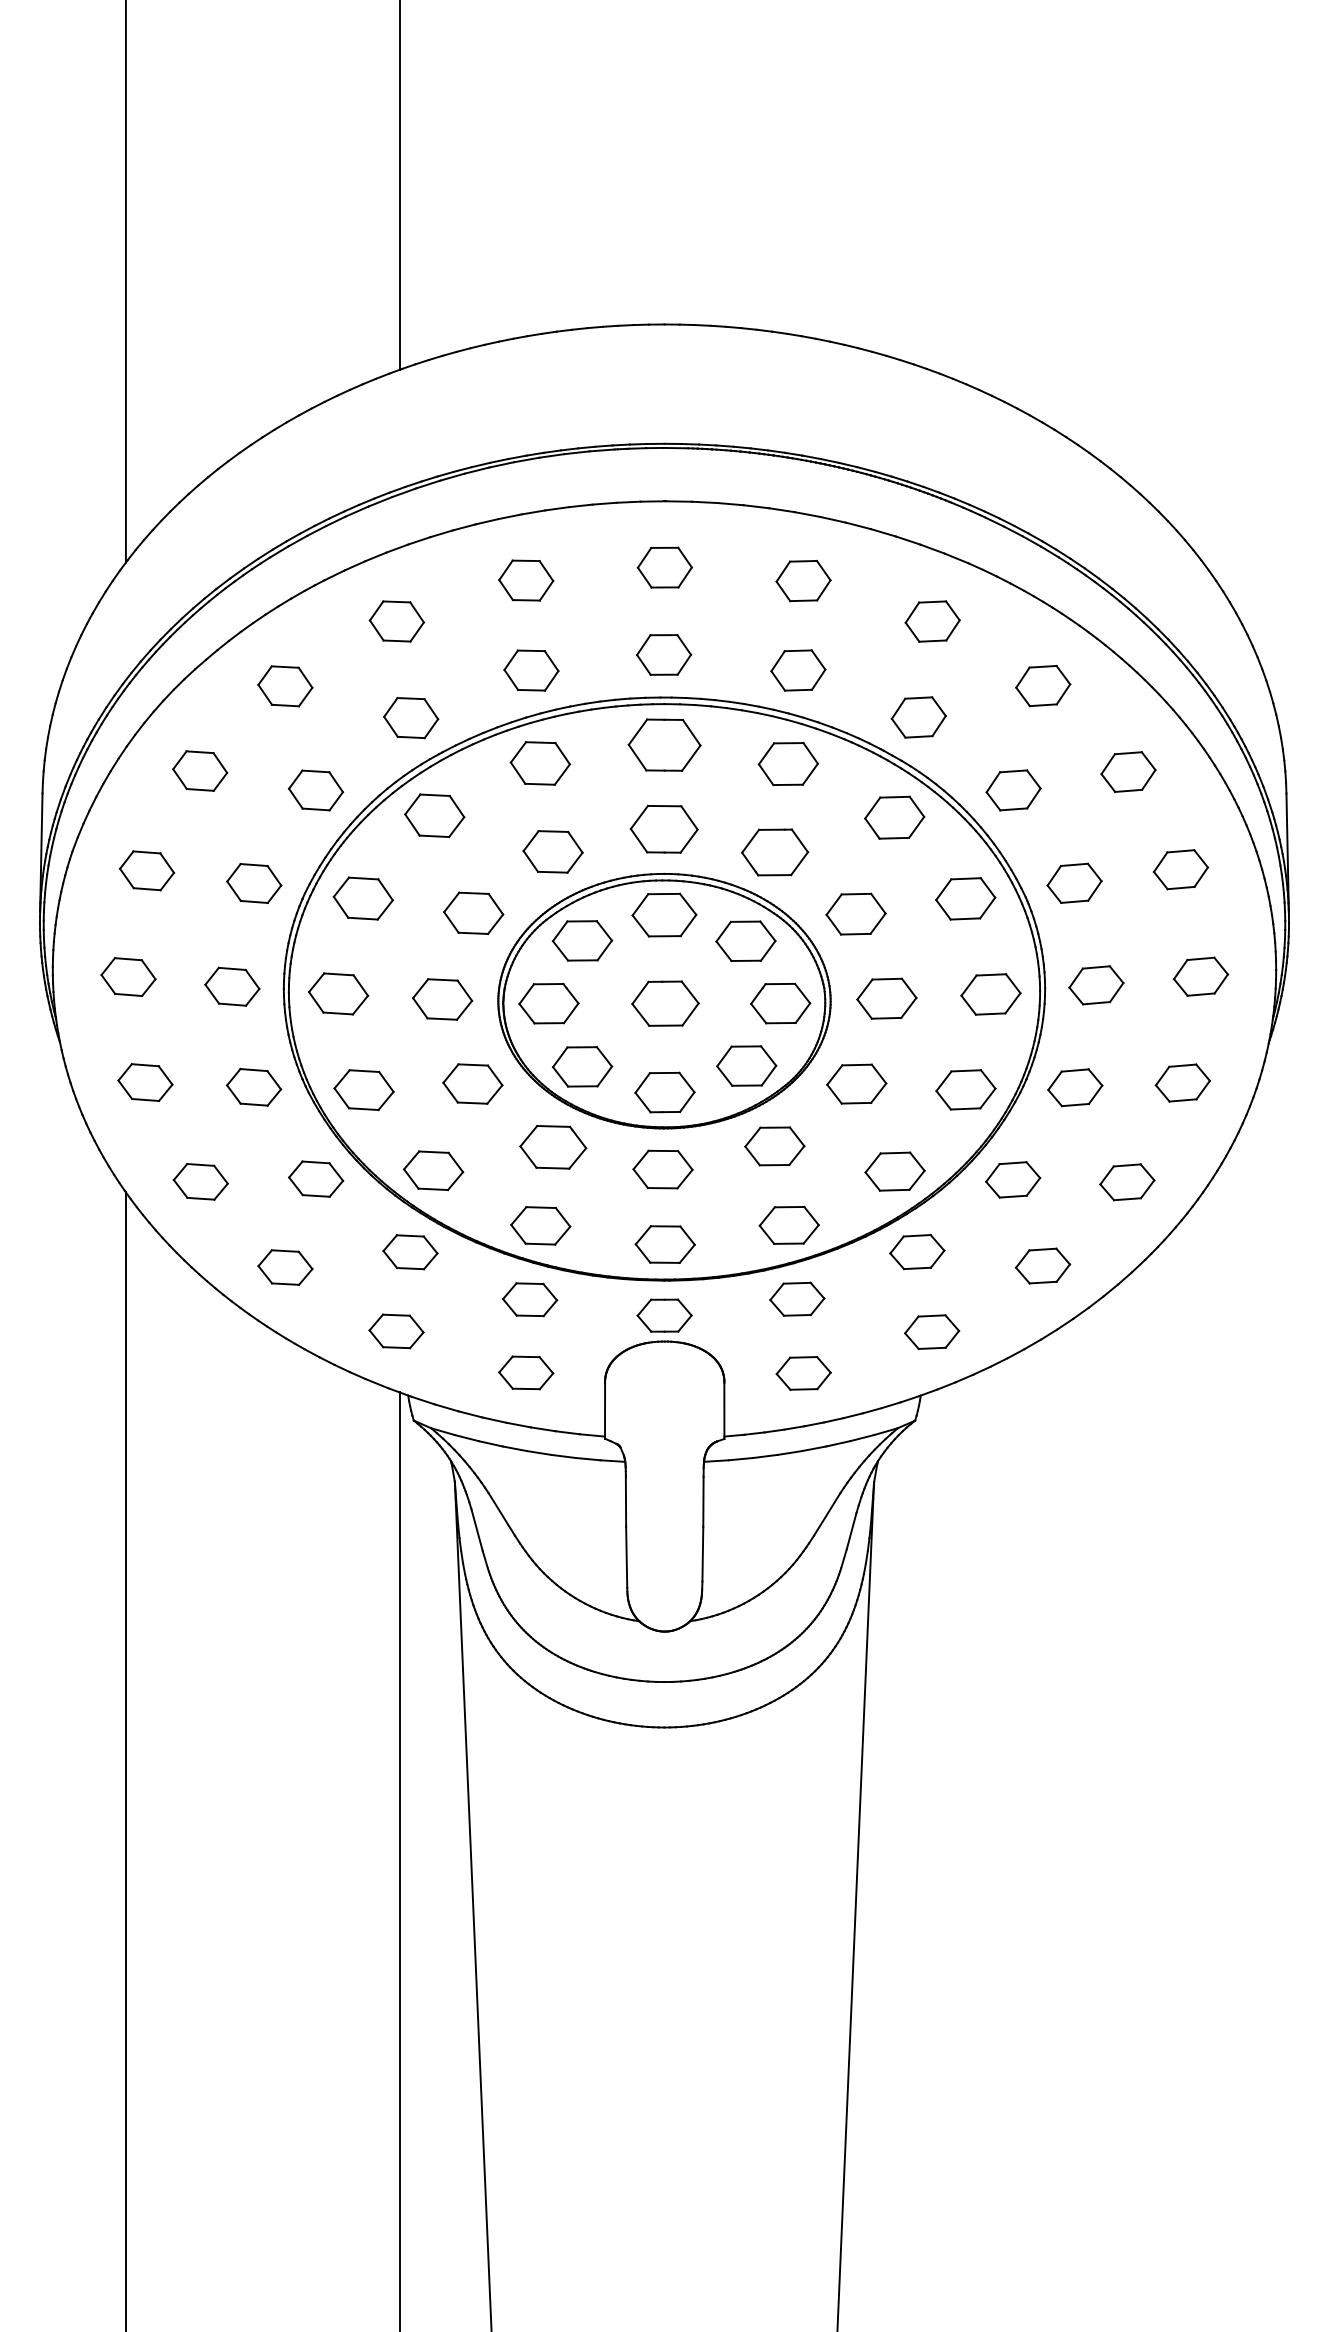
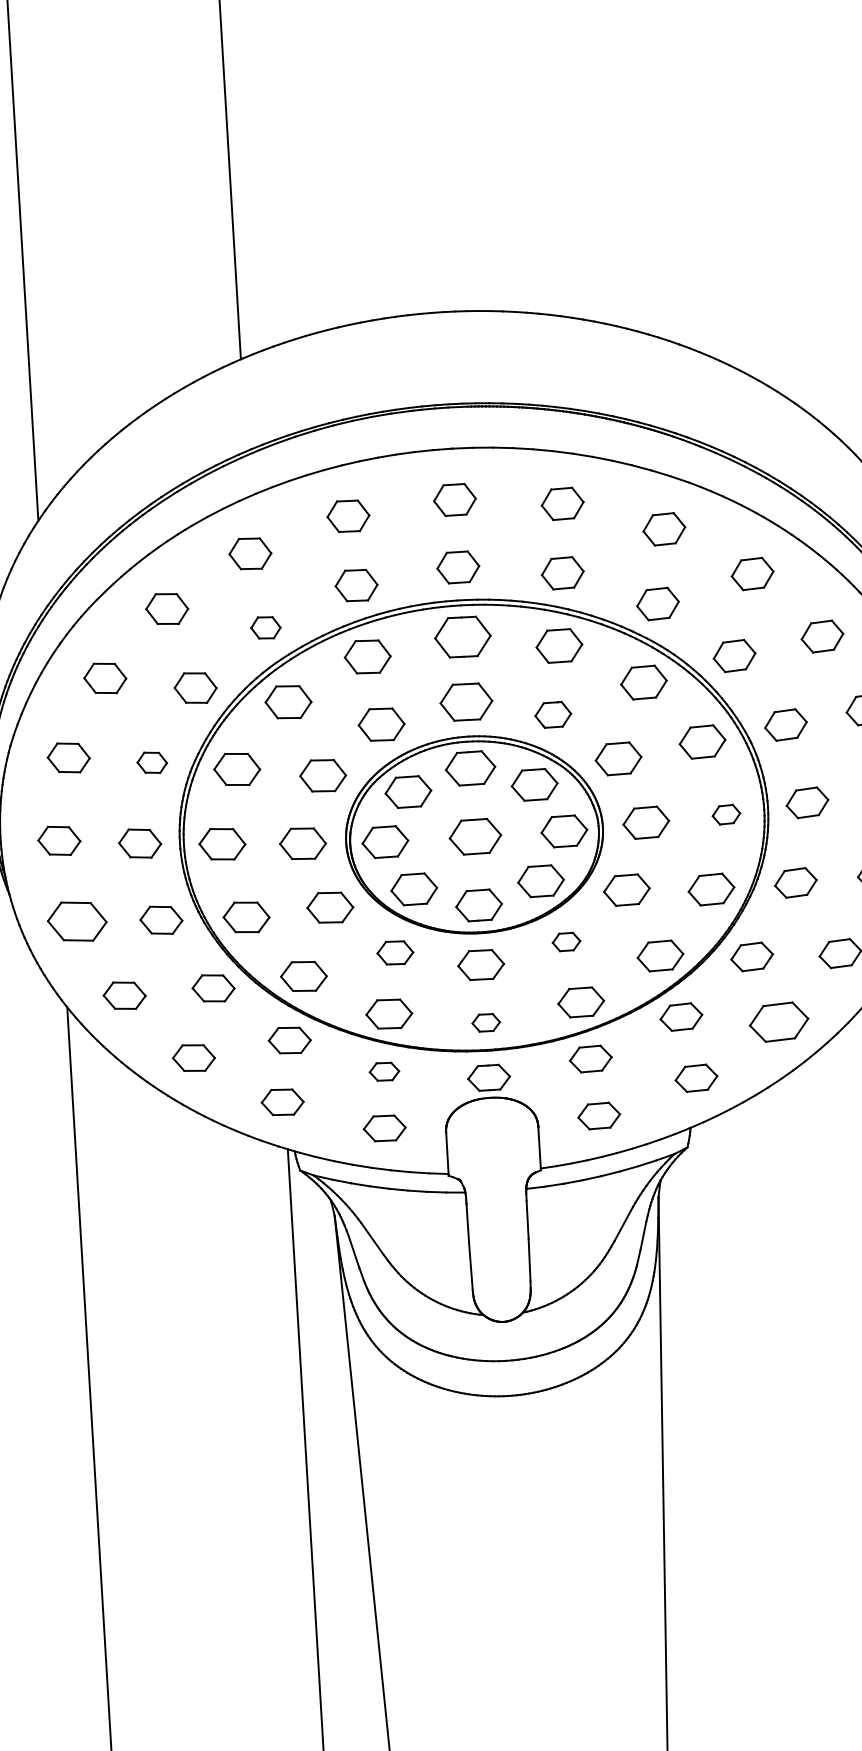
part: (411, 718) -> (266, 628), size x0.7
part: (775, 852) -> (553, 714), size x0.7
part: (254, 883) -> (152, 762), size x0.7
part: (990, 994) -> (726, 814), size x0.6
part: (145, 1082) -> (77, 921), size x1.4
part: (774, 1146) -> (566, 942), size x0.6
part: (553, 1147) -> (395, 953), size x0.7
part: (664, 1244) -> (485, 1022), size x0.6
part: (1042, 1265) -> (778, 1021), size x1.4
part: (530, 1299) -> (384, 1071), size x0.7

